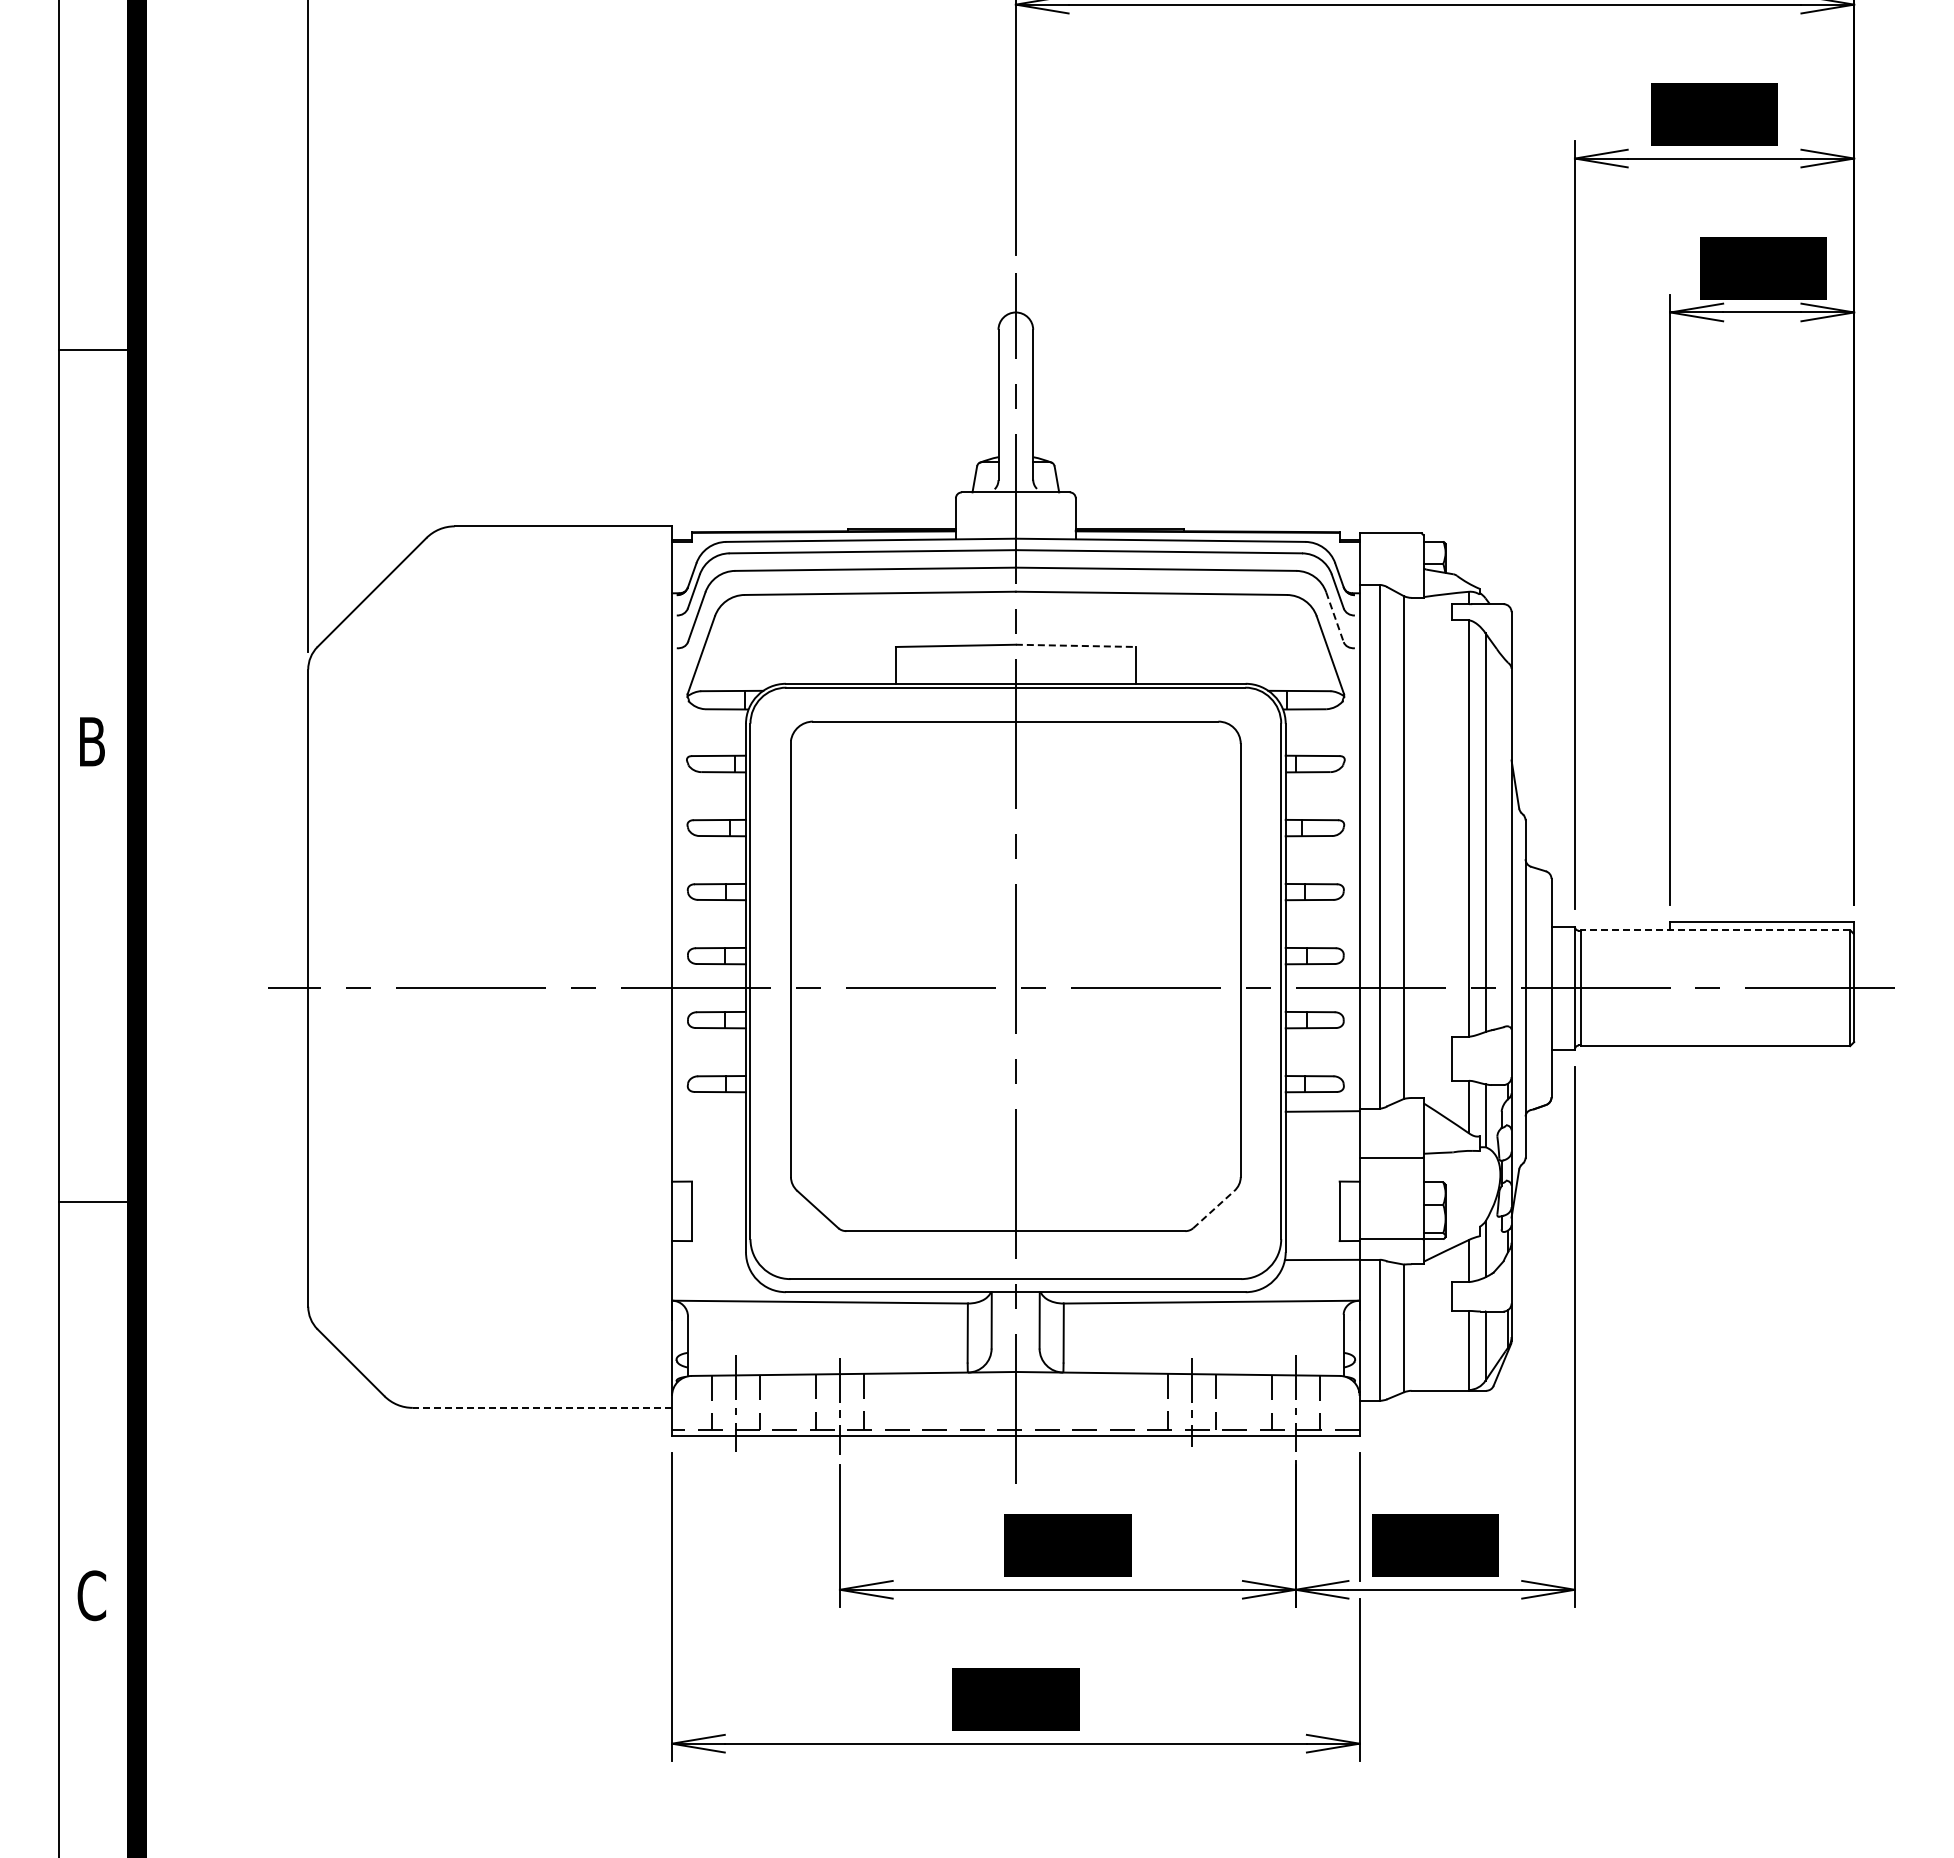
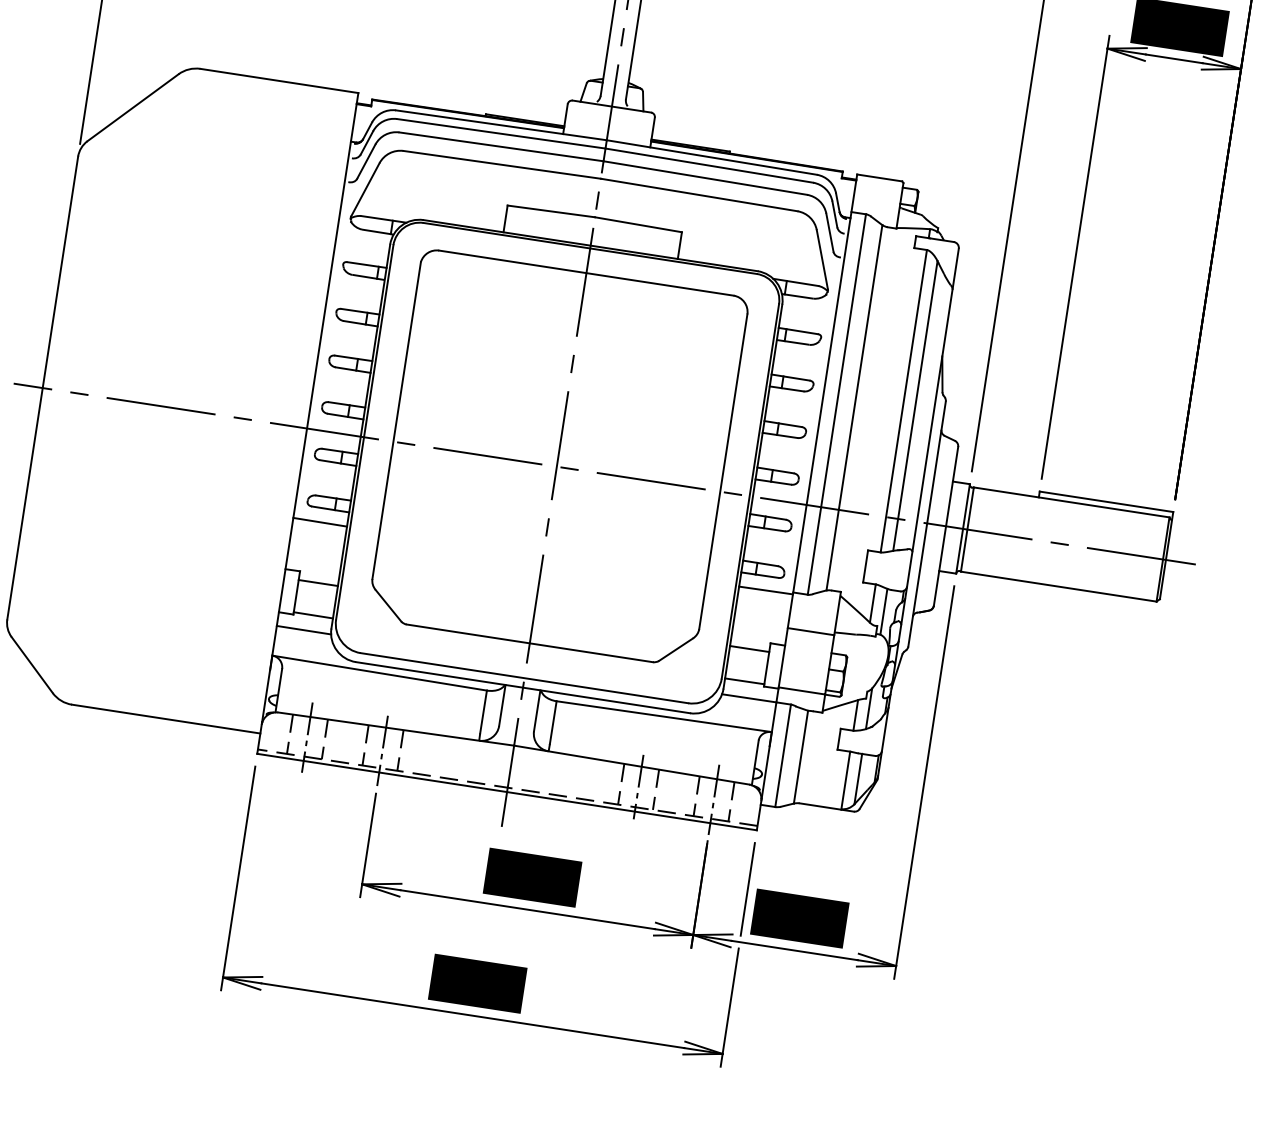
line: (1335, 617) -> (830, 233), dashed -> solid
line: (1075, 645) -> (638, 224), dashed -> solid
line: (1715, 930) -> (1071, 502), dashed -> solid
line: (709, 1111) -> (320, 522), added
line: (719, 1193) -> (318, 583), added
line: (1312, 1193) -> (749, 648), added
line: (1213, 1209) -> (675, 649), dashed -> solid
line: (719, 1237) -> (313, 614), added
line: (1312, 1237) -> (744, 680), added
line: (709, 1259) -> (304, 629), added
line: (542, 1407) -> (166, 718), dashed -> solid

